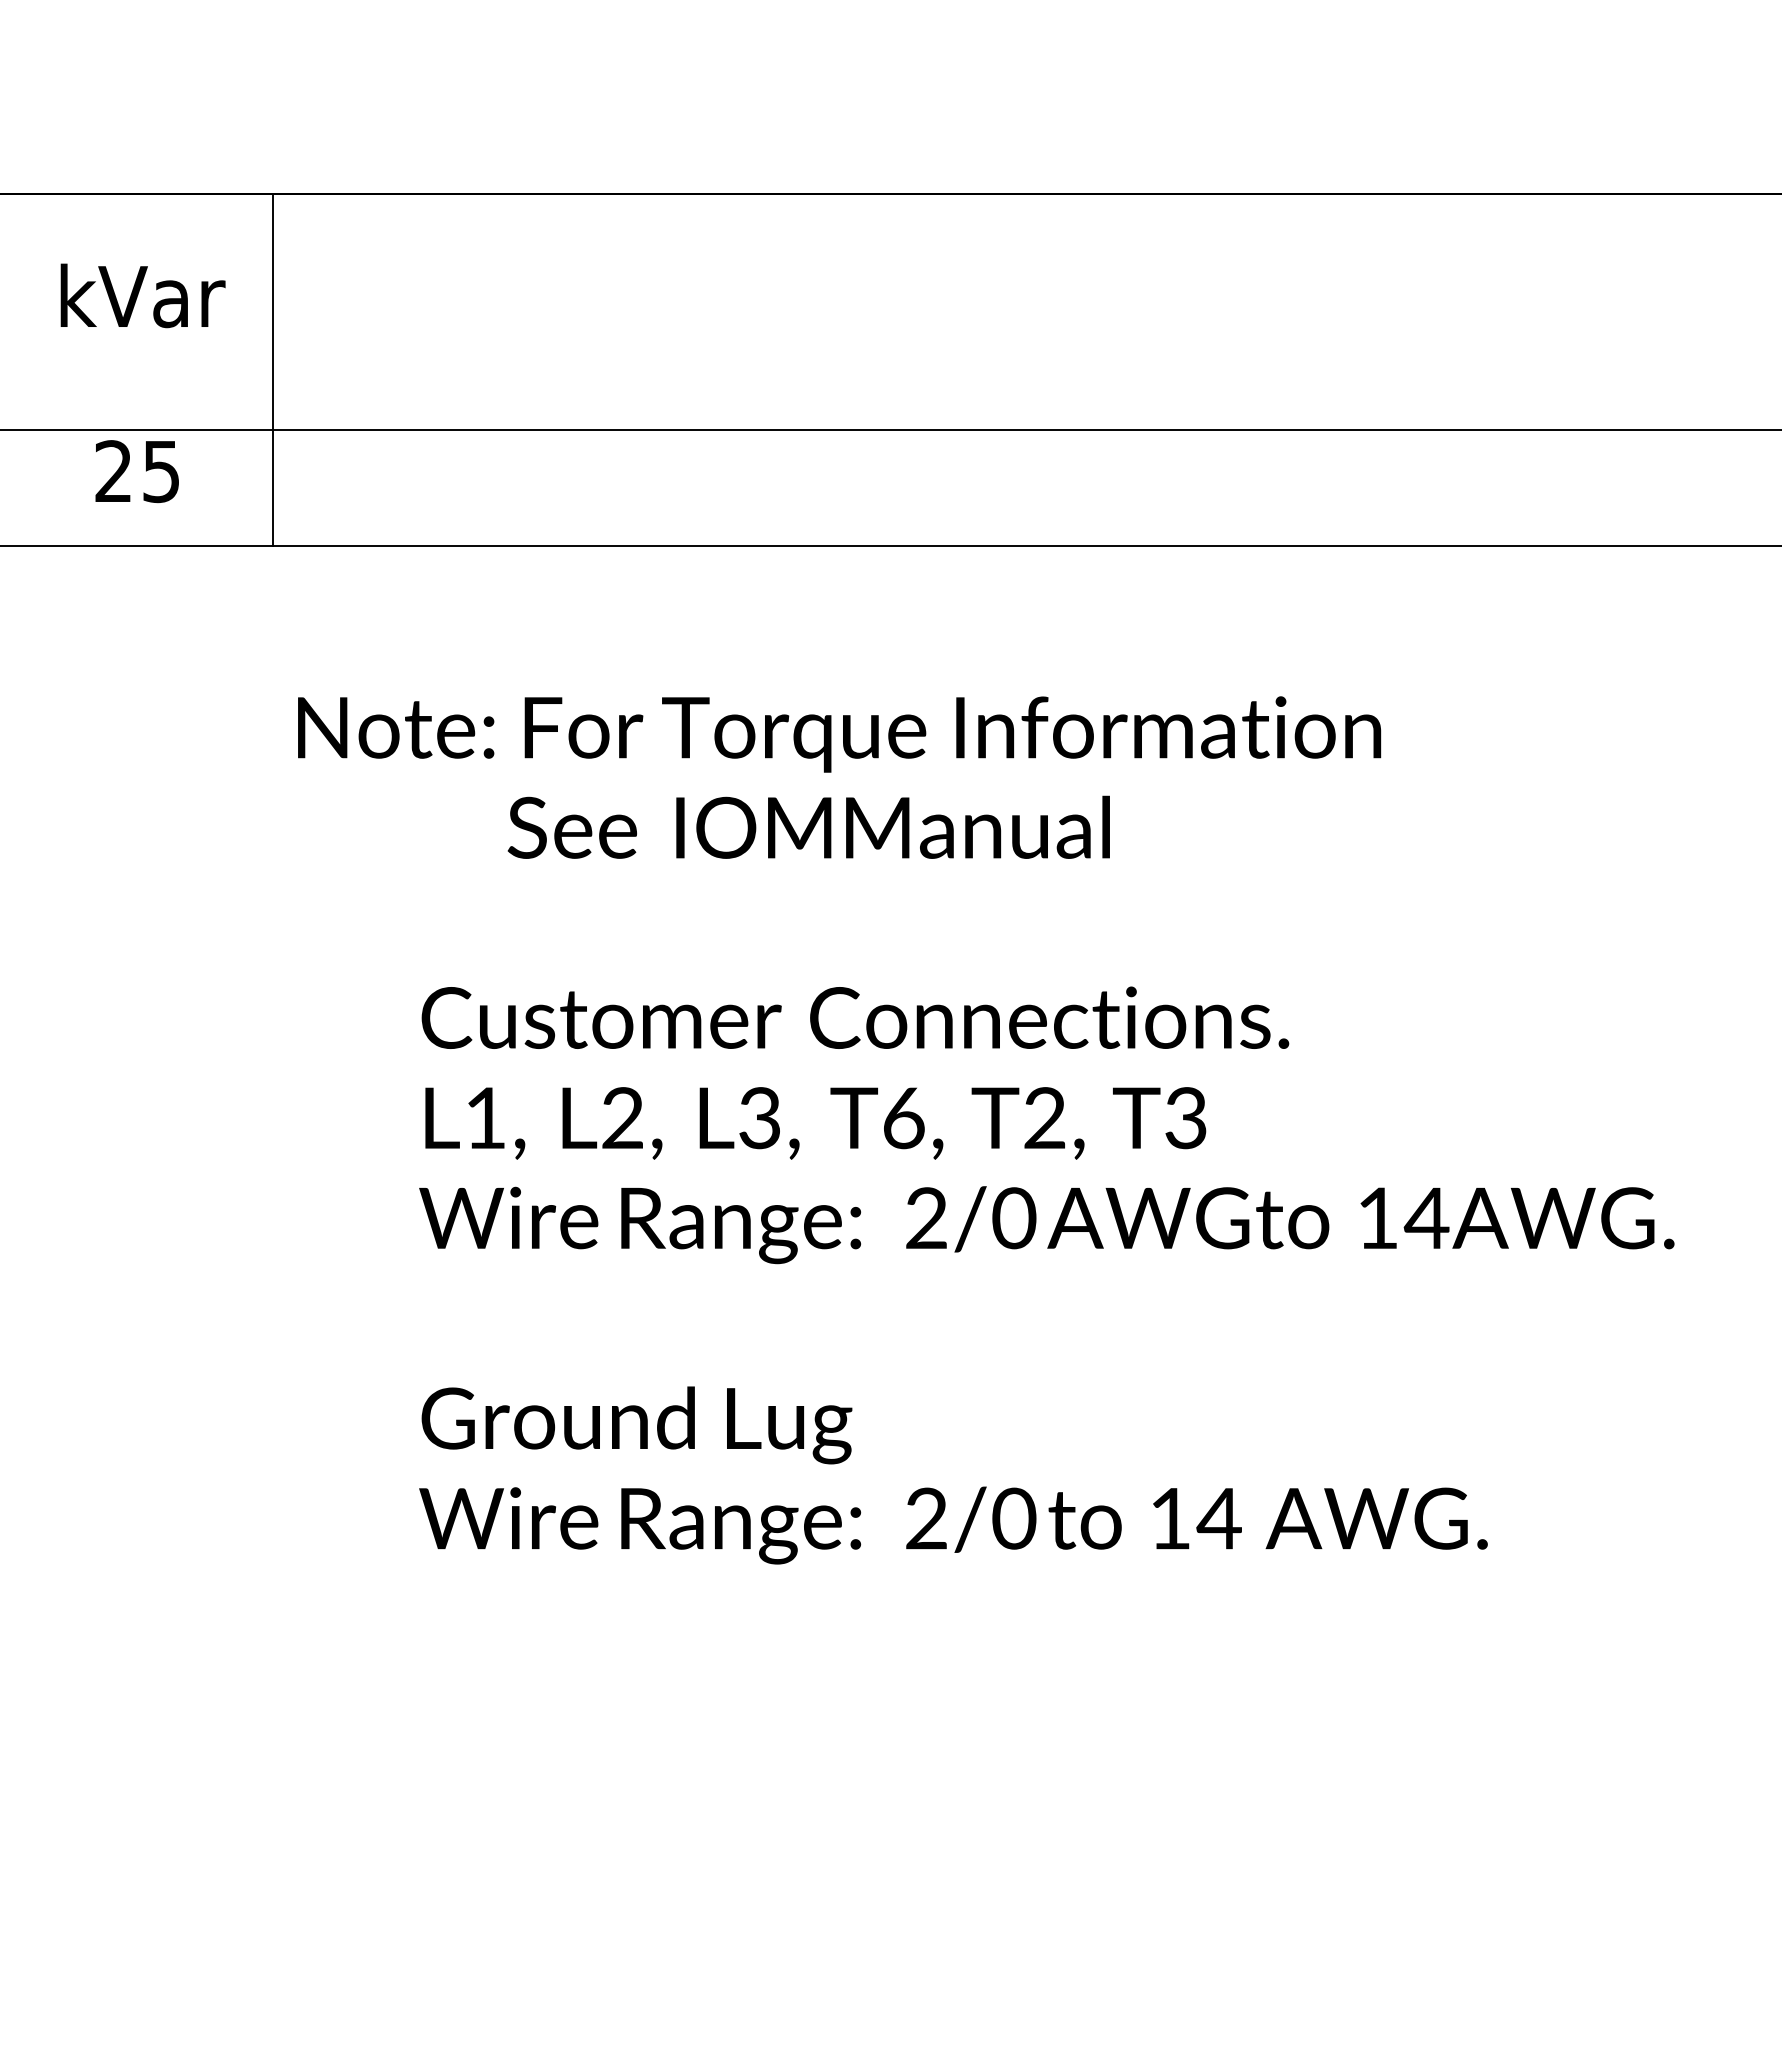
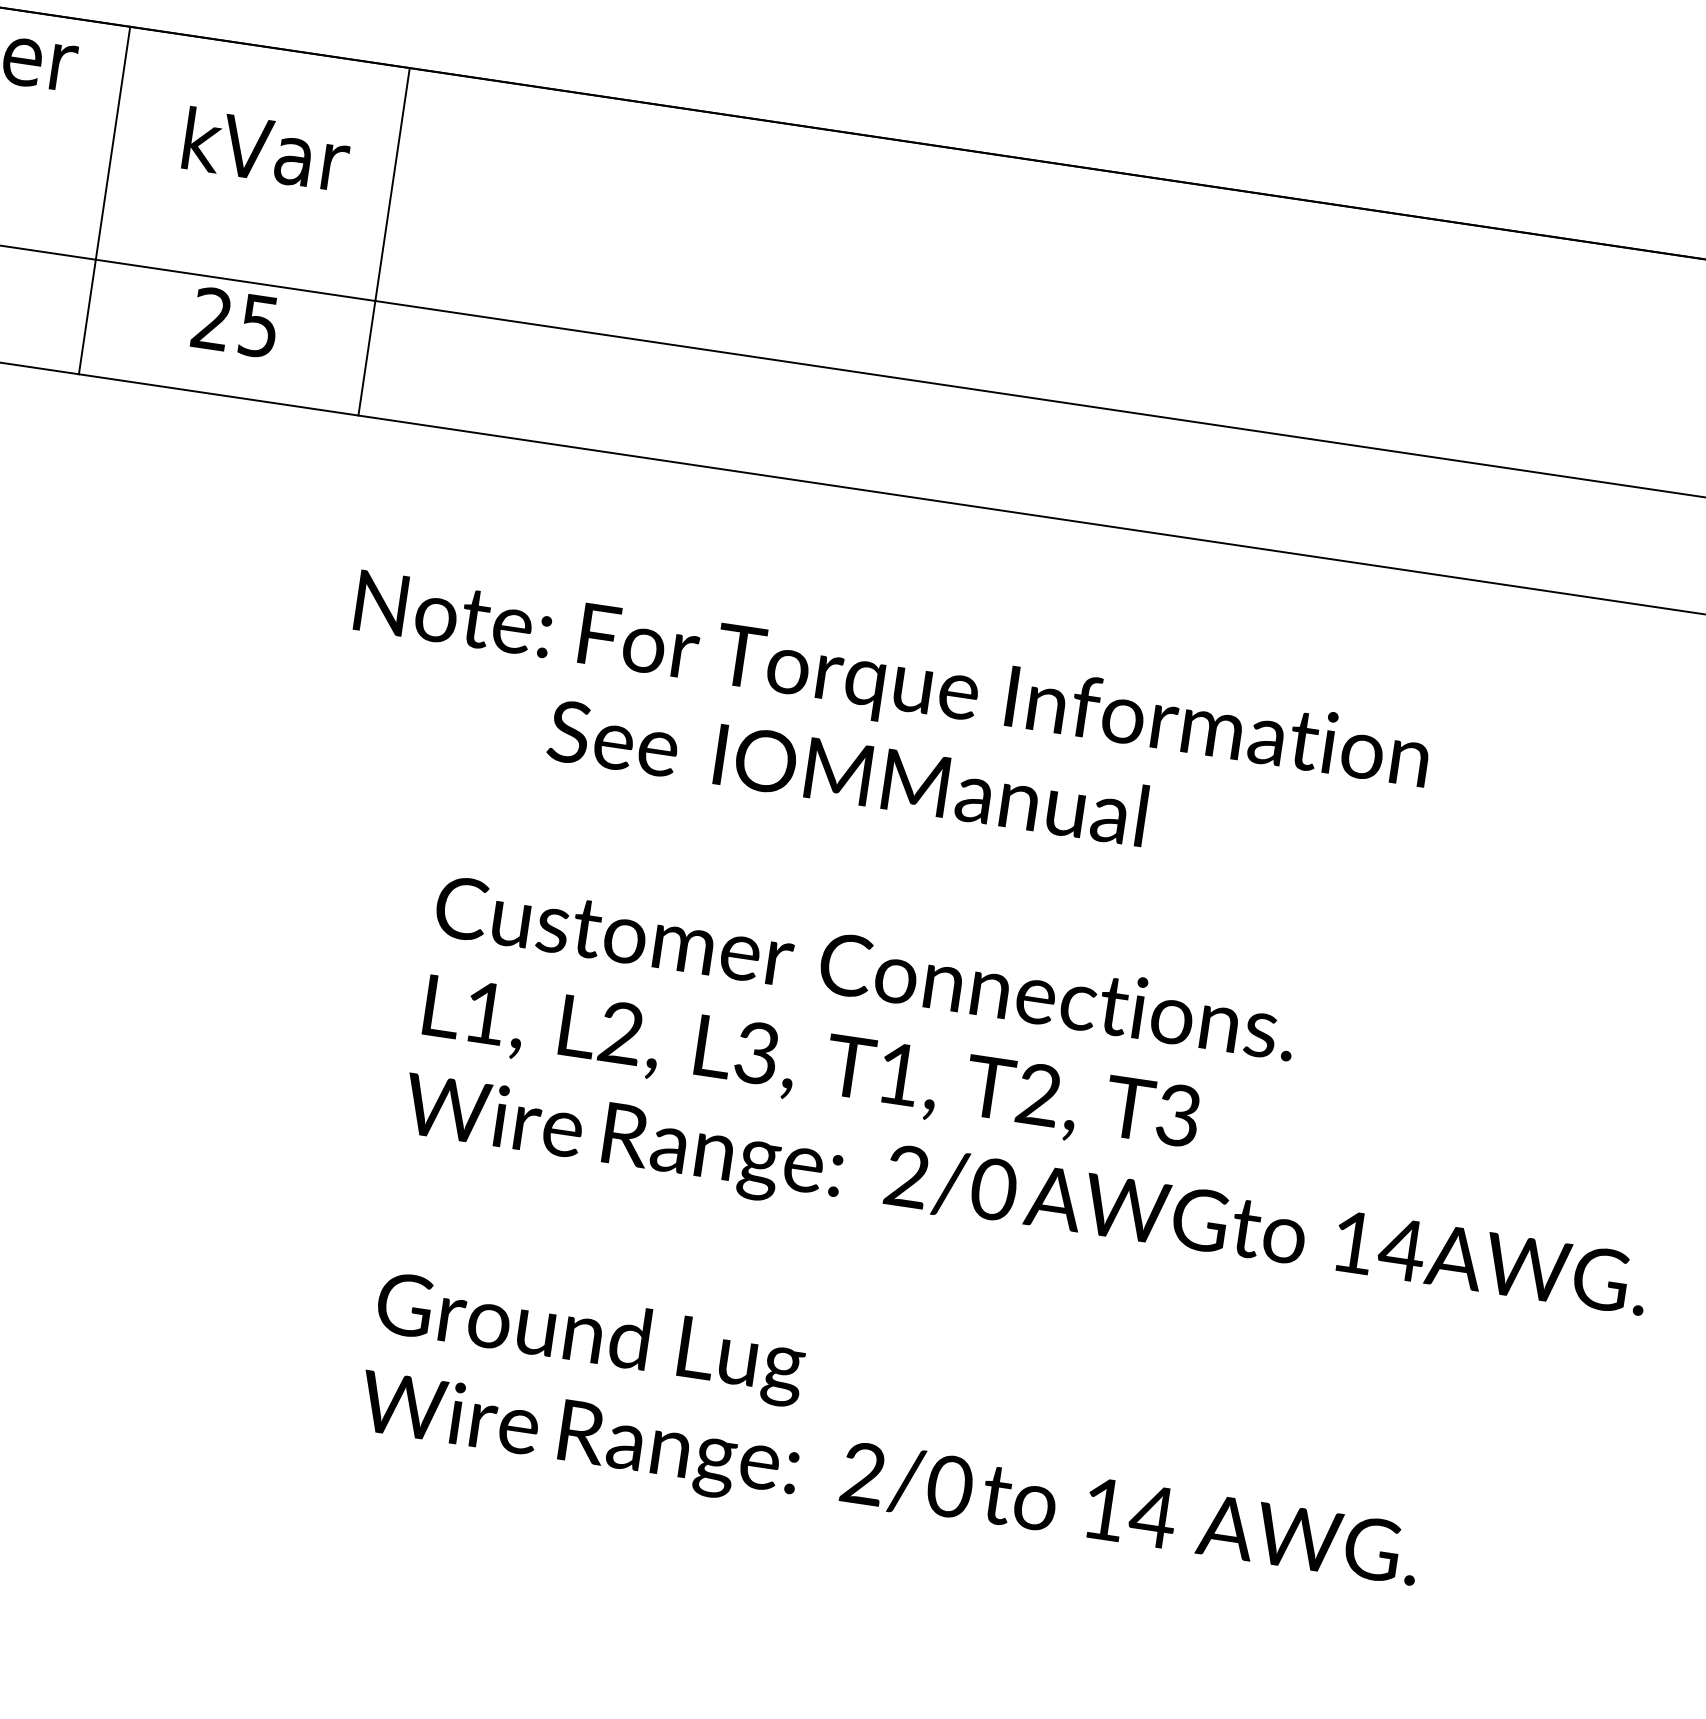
text: (904, 1118) -> (899, 1074), T6, -> T1,

